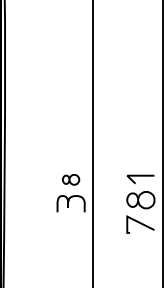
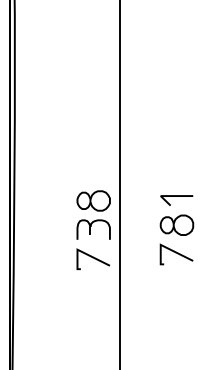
part: (70, 179) -> (93, 200), size x1.67
curve: (70, 227) -> (92, 258), added

